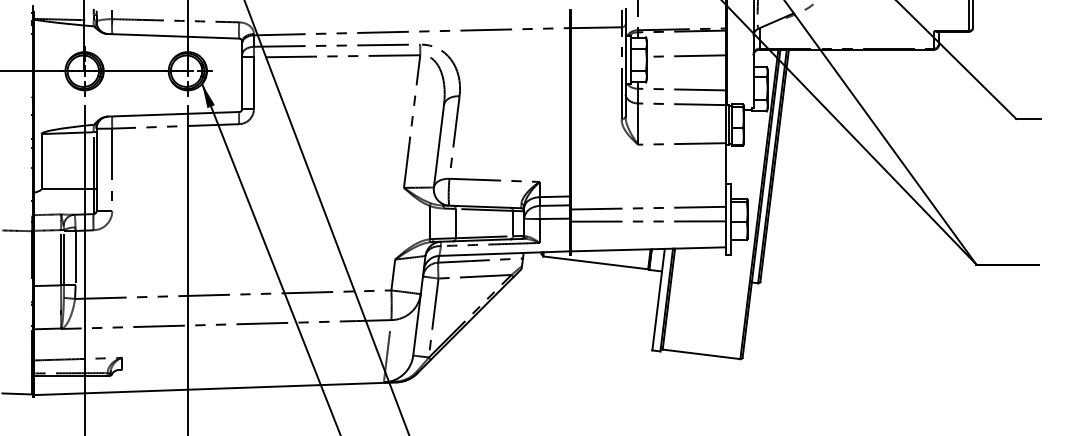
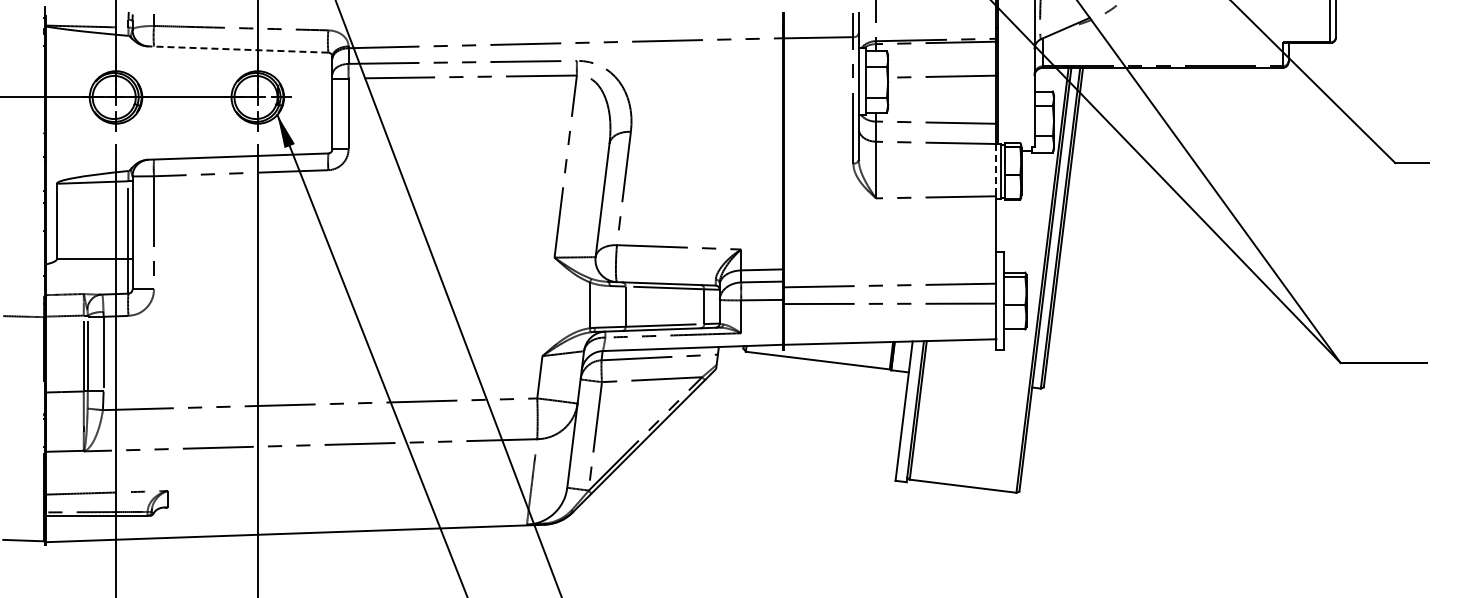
line: (173, 36) -> (237, 49), solid -> dashed
line: (725, 124) -> (996, 170), solid -> dashed

